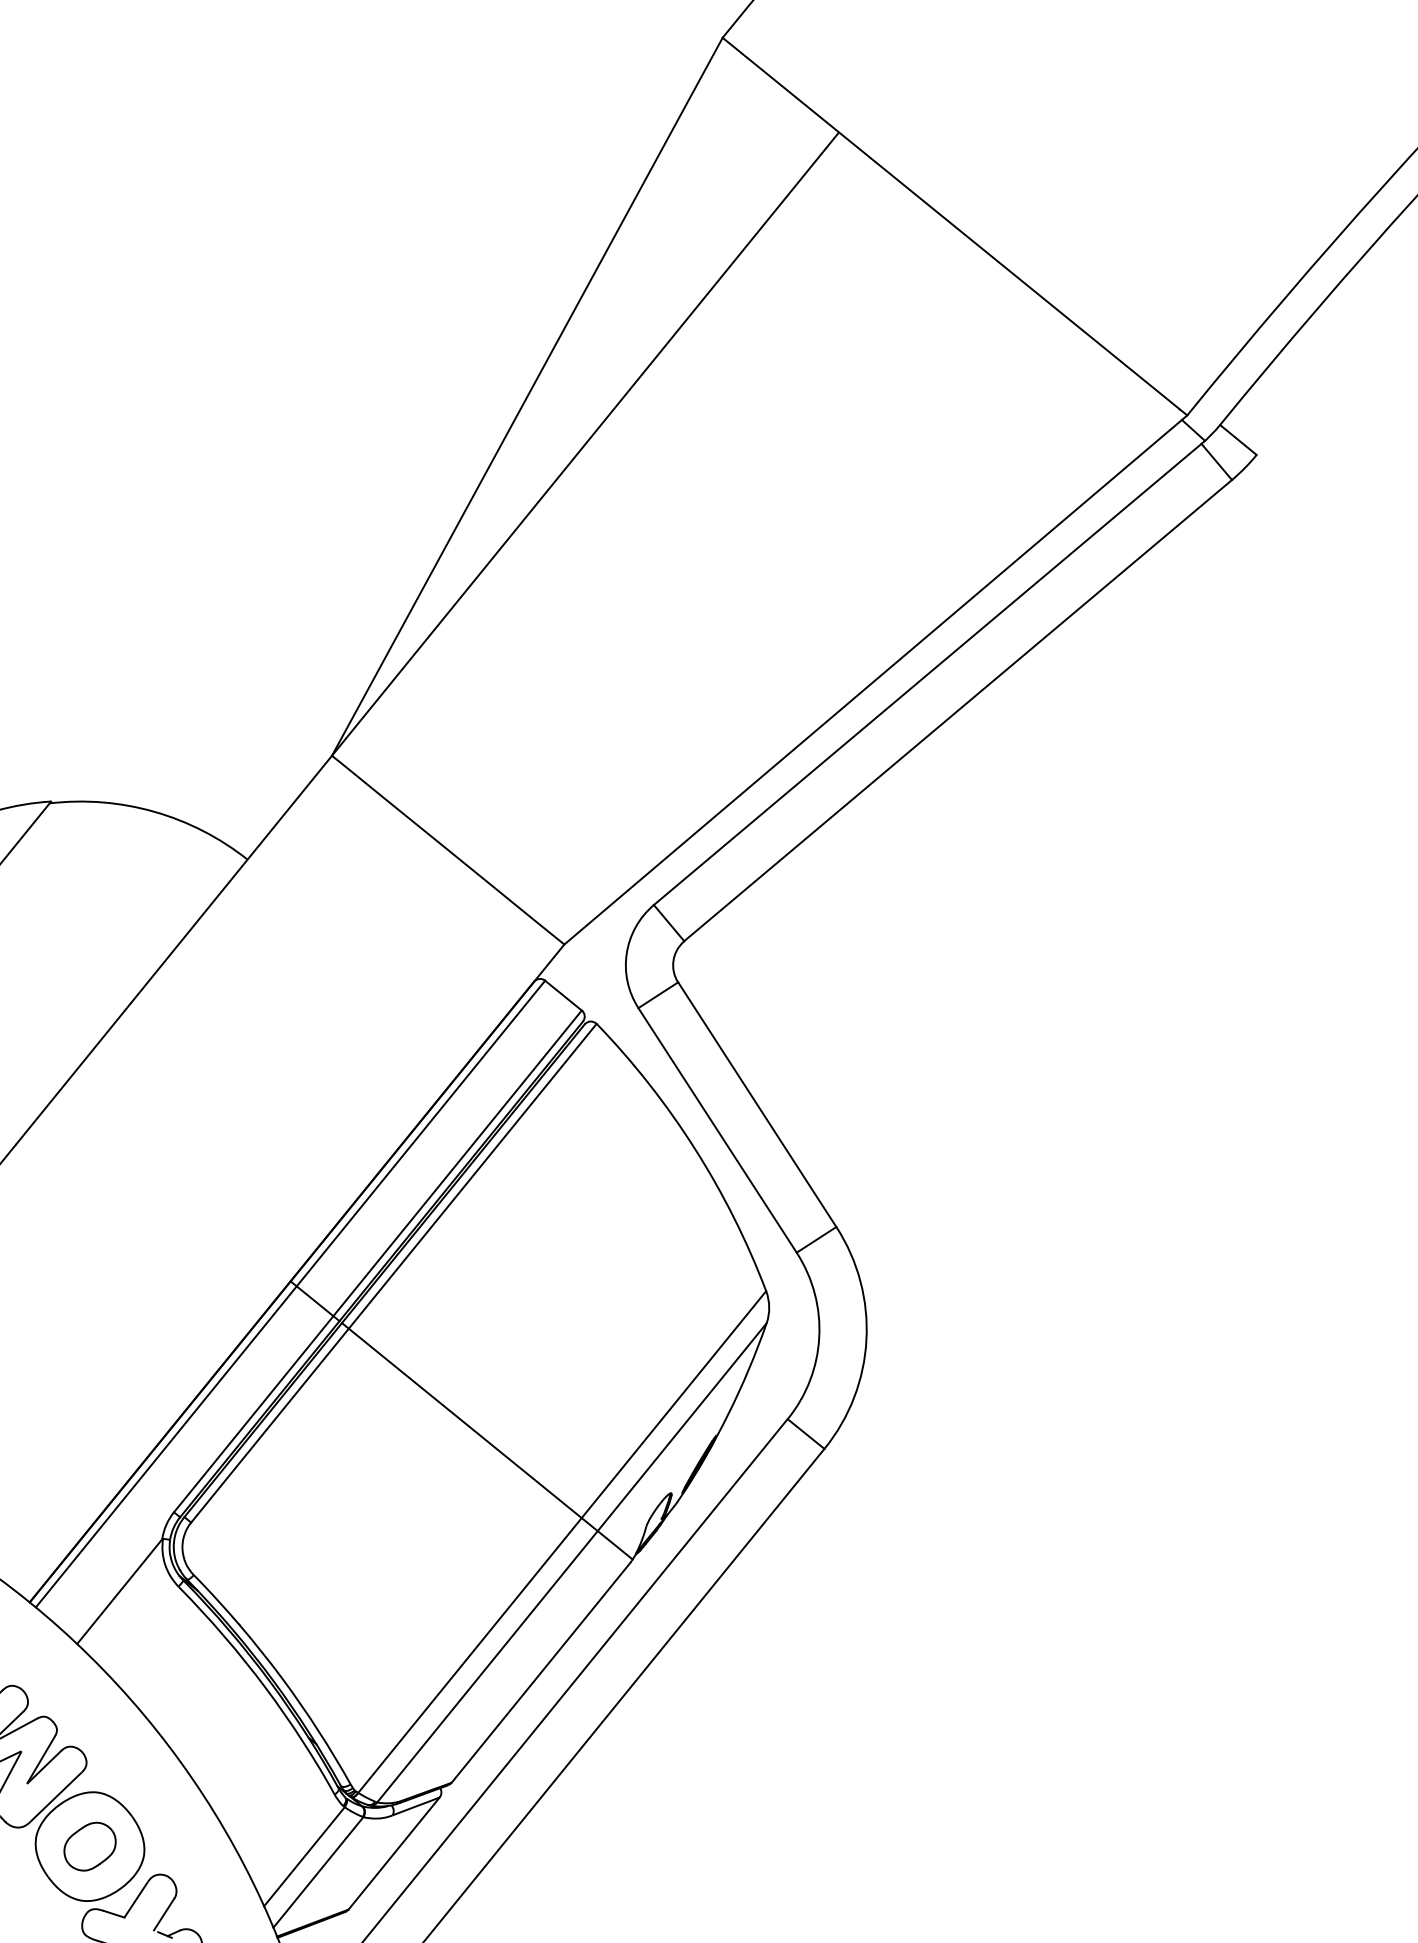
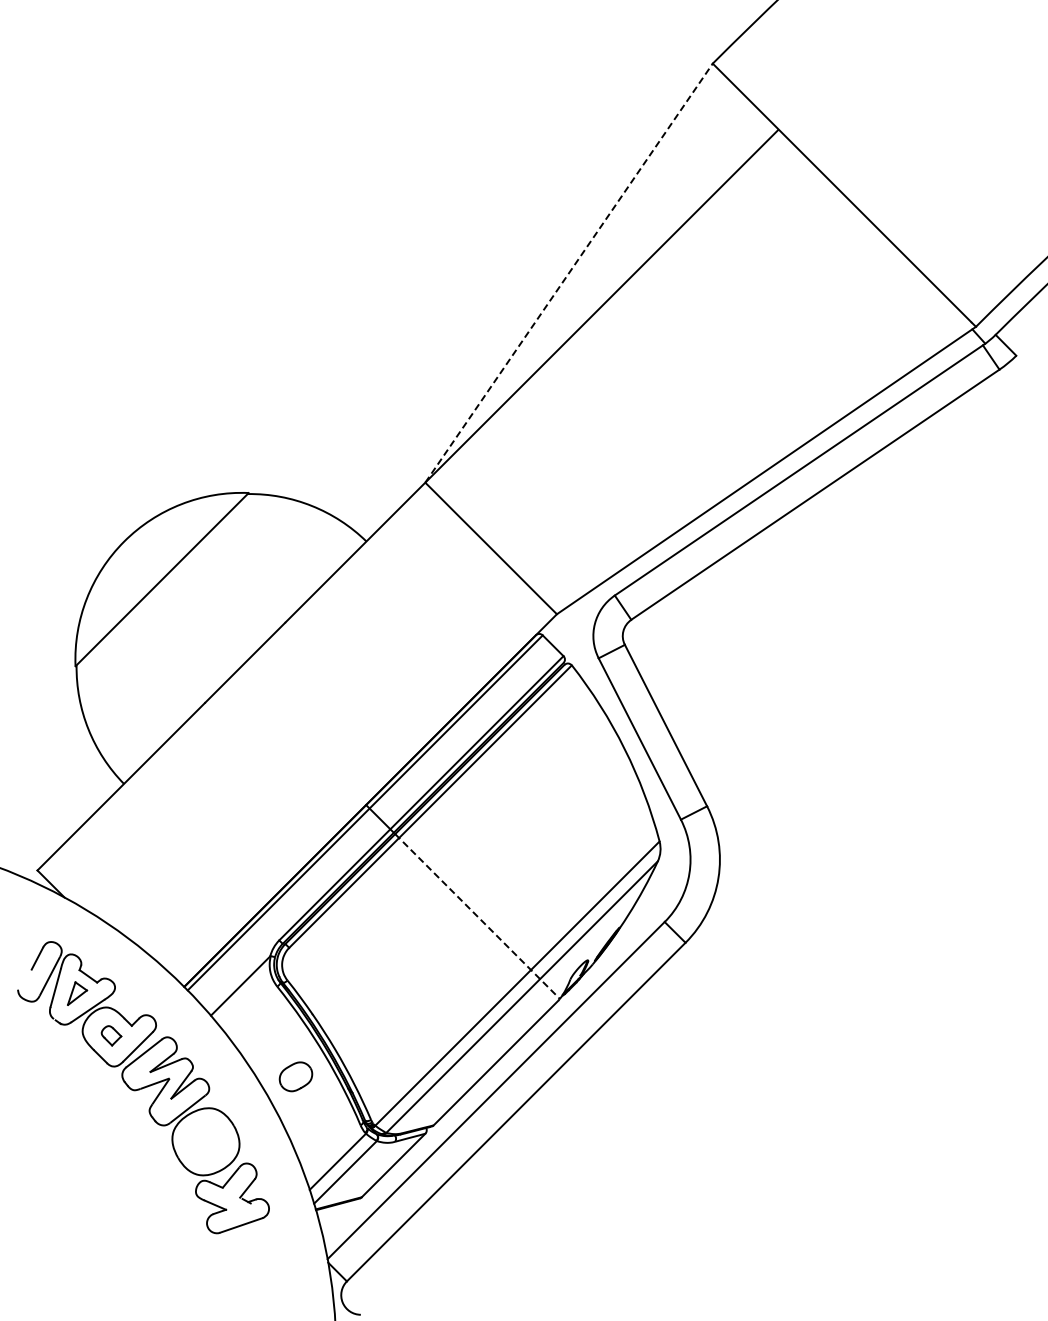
line: (527, 395) -> (569, 272), solid -> dashed
line: (487, 1441) -> (477, 916), solid -> dashed
part: (89, 1846) -> (295, 1076), moved

